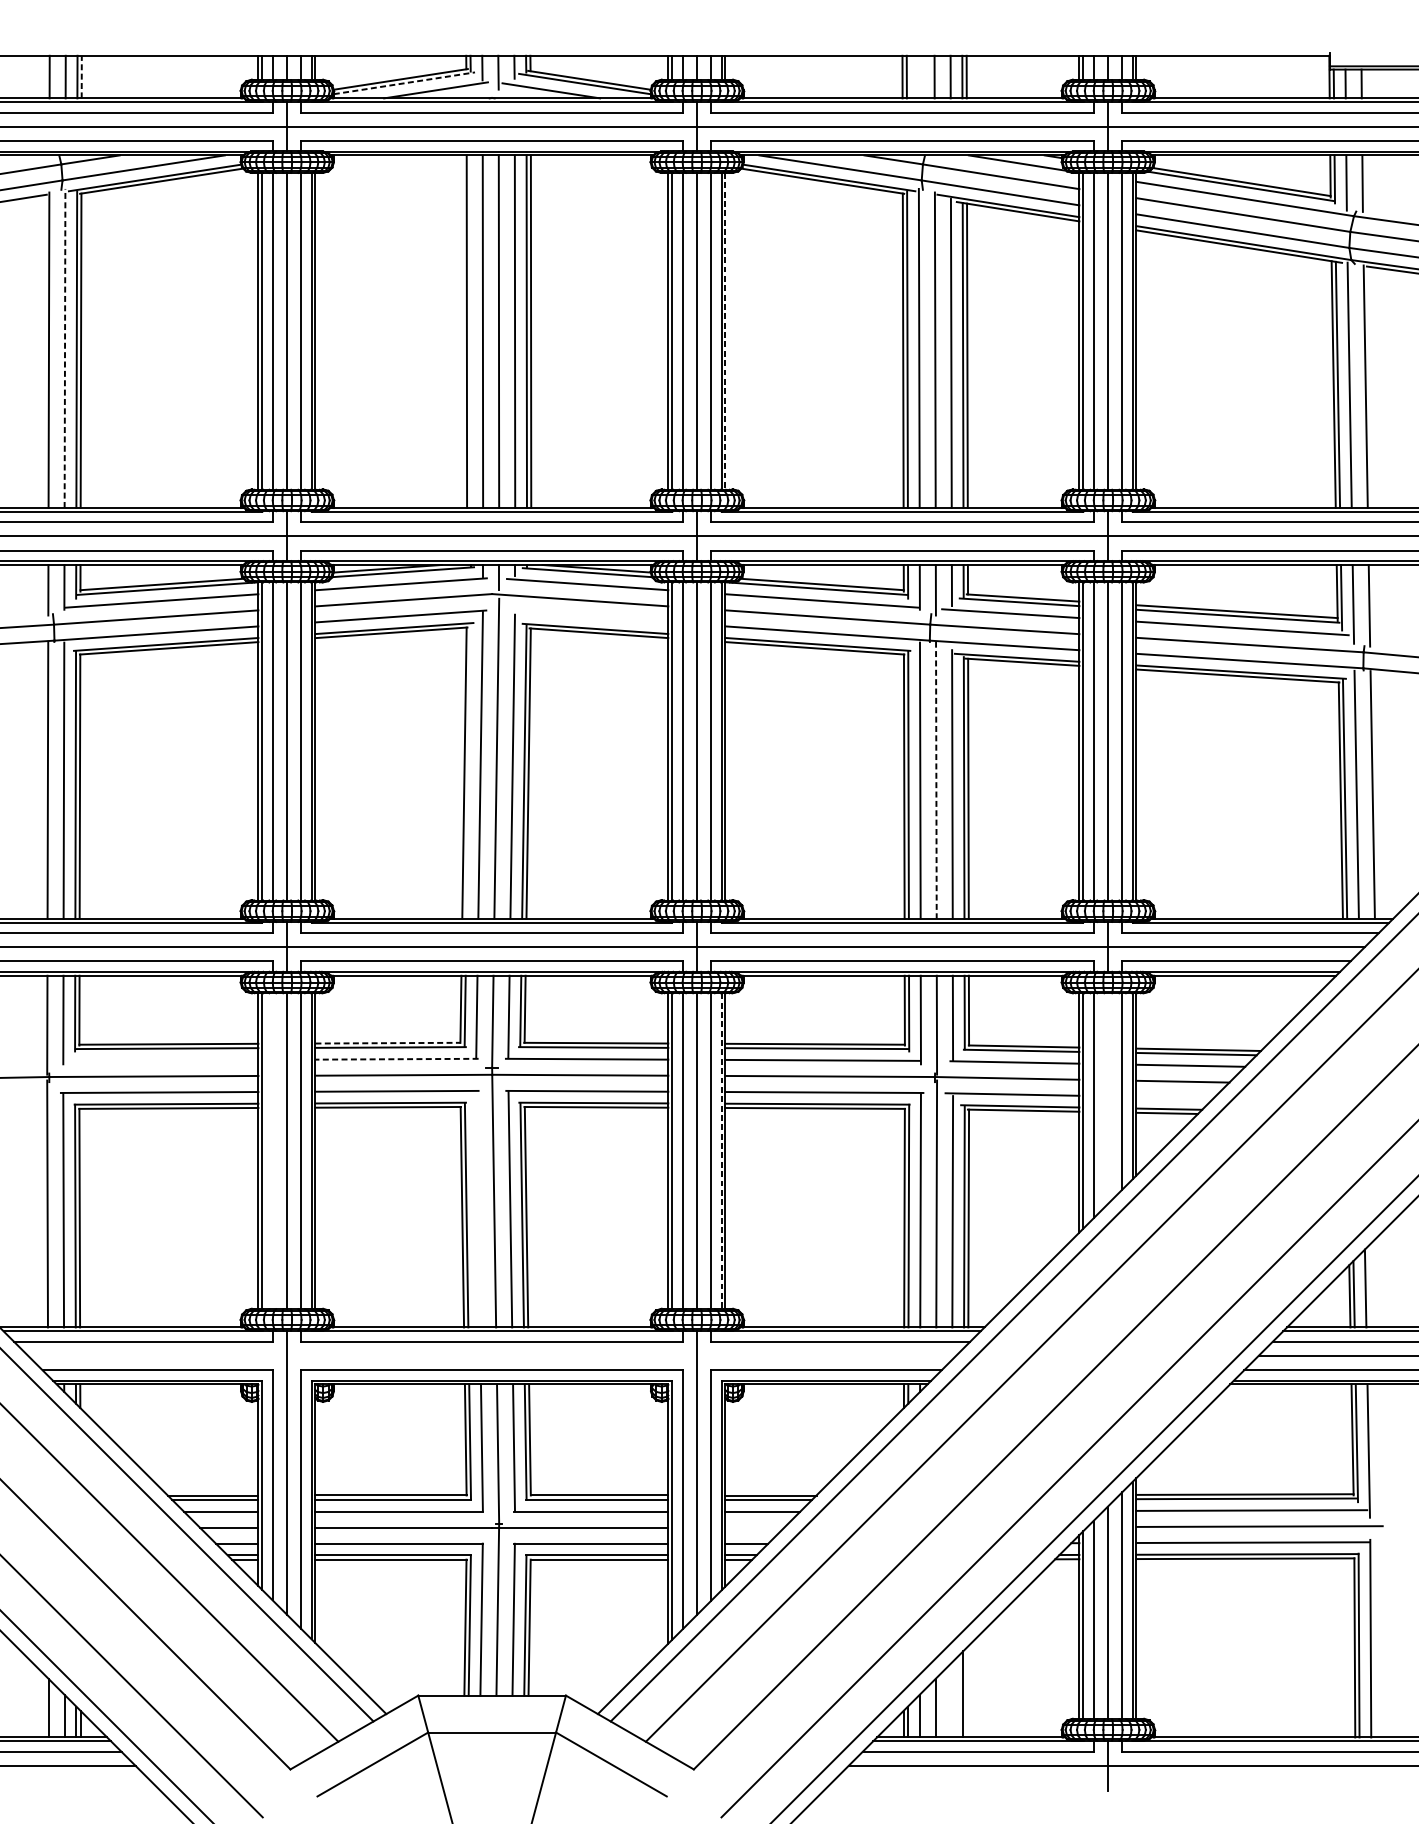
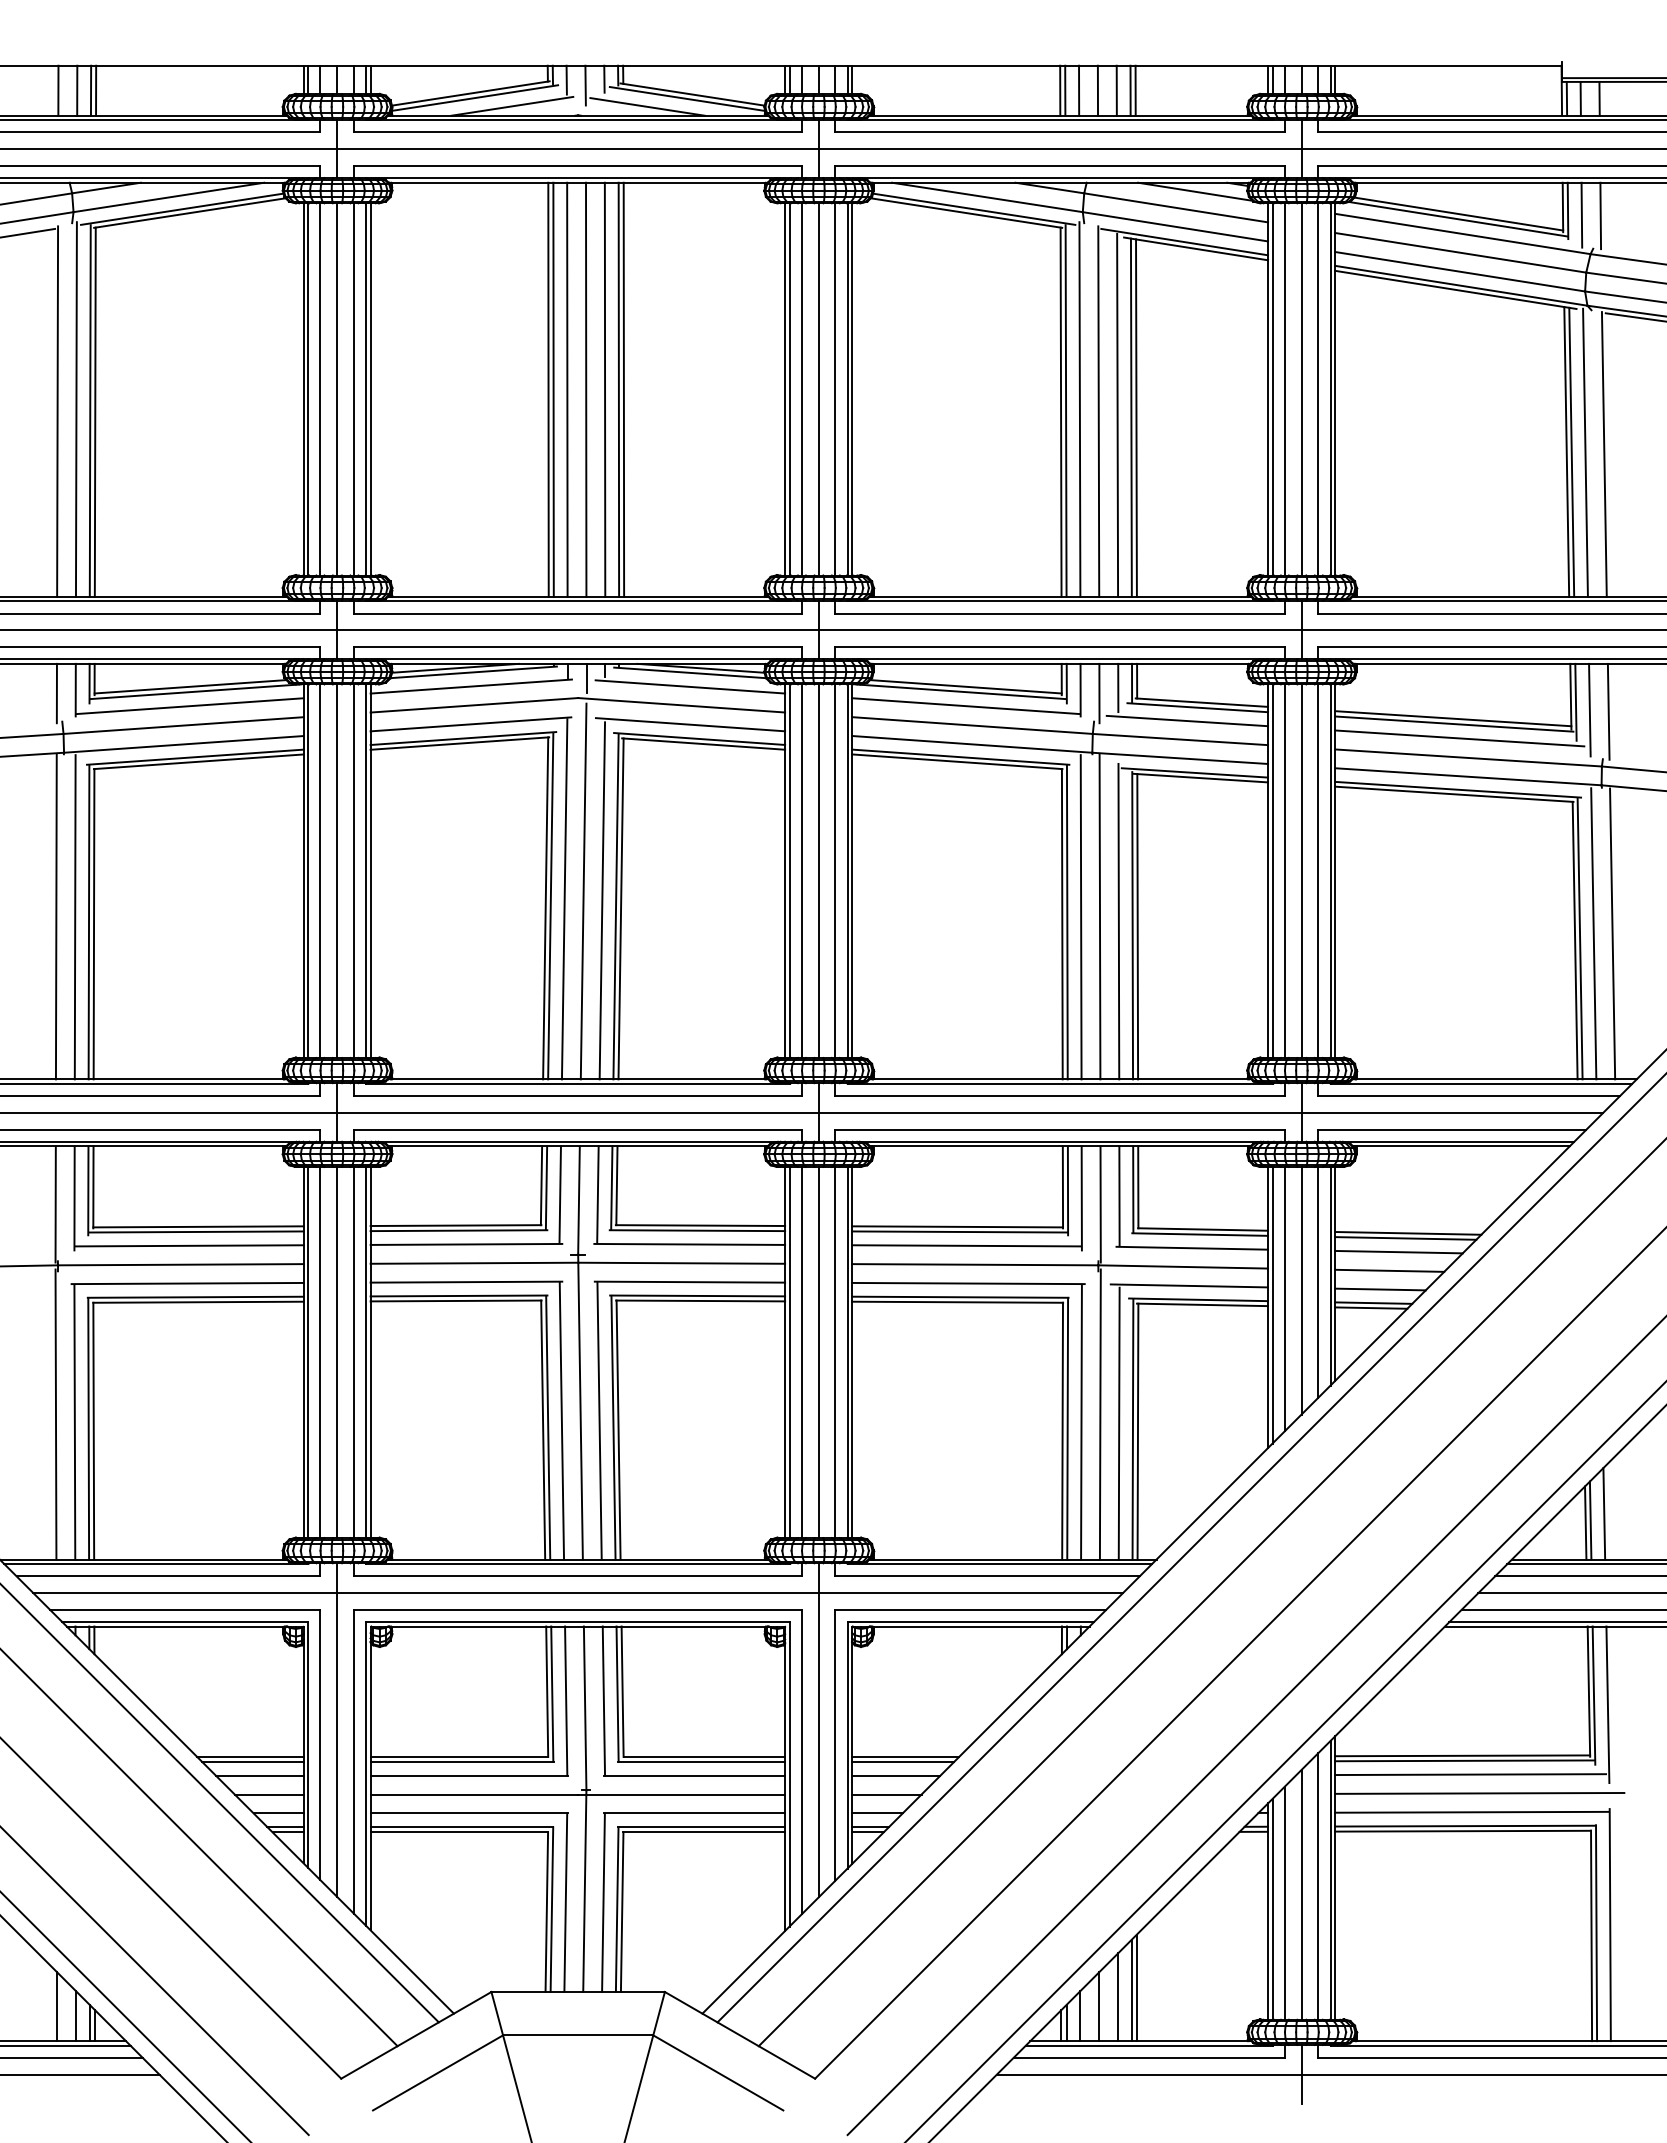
line: (82, 76) -> (96, 90), dashed -> solid
line: (918, 76) -> (1079, 90), added
line: (404, 83) -> (475, 98), dashed -> solid
line: (471, 331) -> (553, 389), added
line: (725, 331) -> (852, 389), dashed -> solid
line: (65, 348) -> (76, 409), dashed -> solid
line: (587, 616) -> (690, 724), added
line: (468, 771) -> (550, 906), added
line: (935, 780) -> (1099, 916), dashed -> solid
line: (388, 1043) -> (456, 1225), dashed -> solid
line: (397, 1059) -> (466, 1244), dashed -> solid
line: (161, 1060) -> (189, 1245), added
line: (1175, 1097) -> (1380, 1289), added
line: (1107, 1098) -> (1301, 1290), added
line: (272, 1151) -> (320, 1352), added
line: (721, 1151) -> (847, 1352), dashed -> solid
line: (477, 1209) -> (561, 1420), added
line: (492, 1356) -> (578, 1593), added
line: (754, 1527) -> (886, 1794), added
line: (967, 1691) -> (1136, 1987), added
line: (952, 1700) -> (1118, 1997), added

